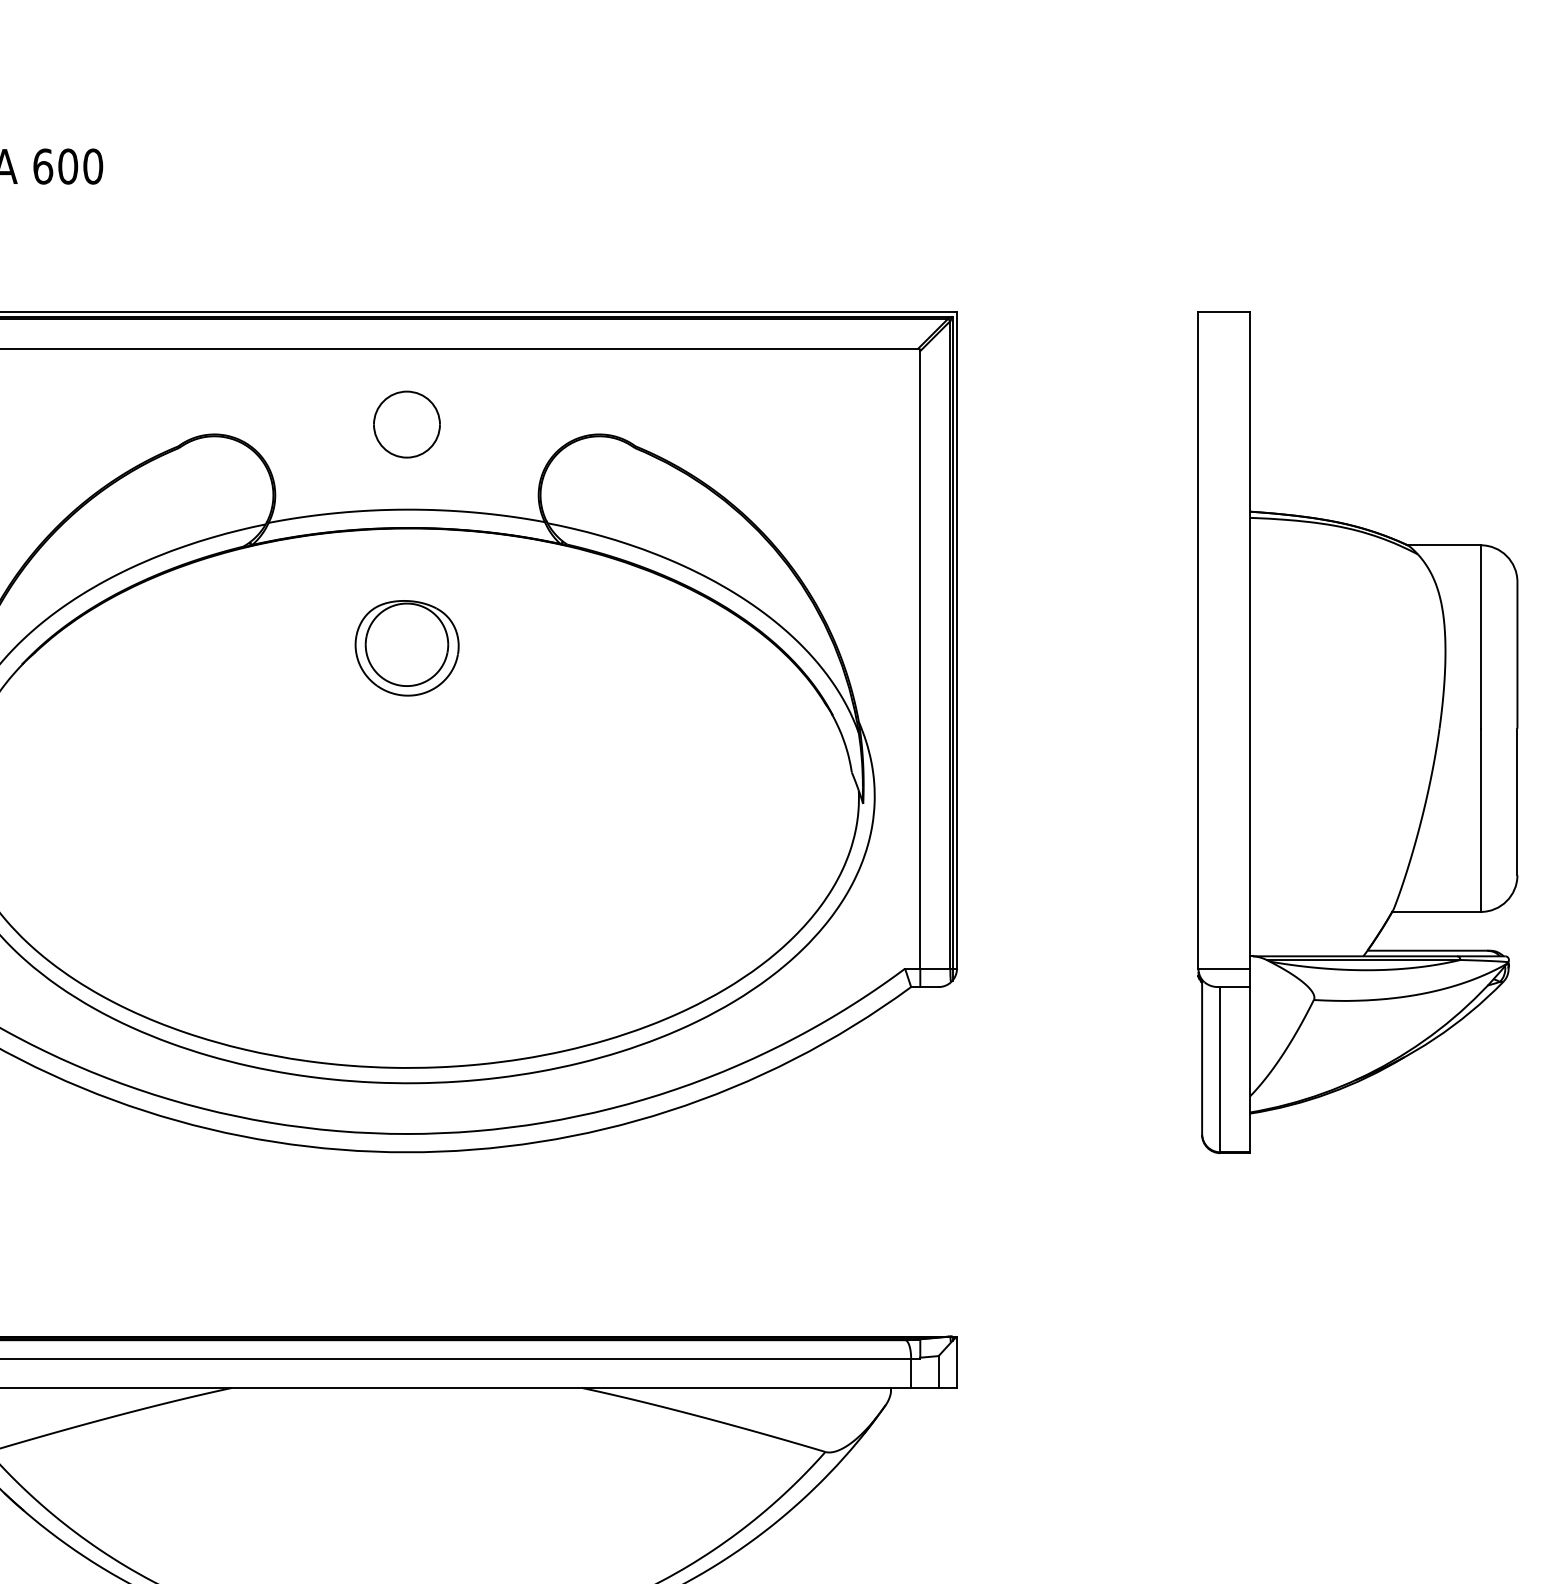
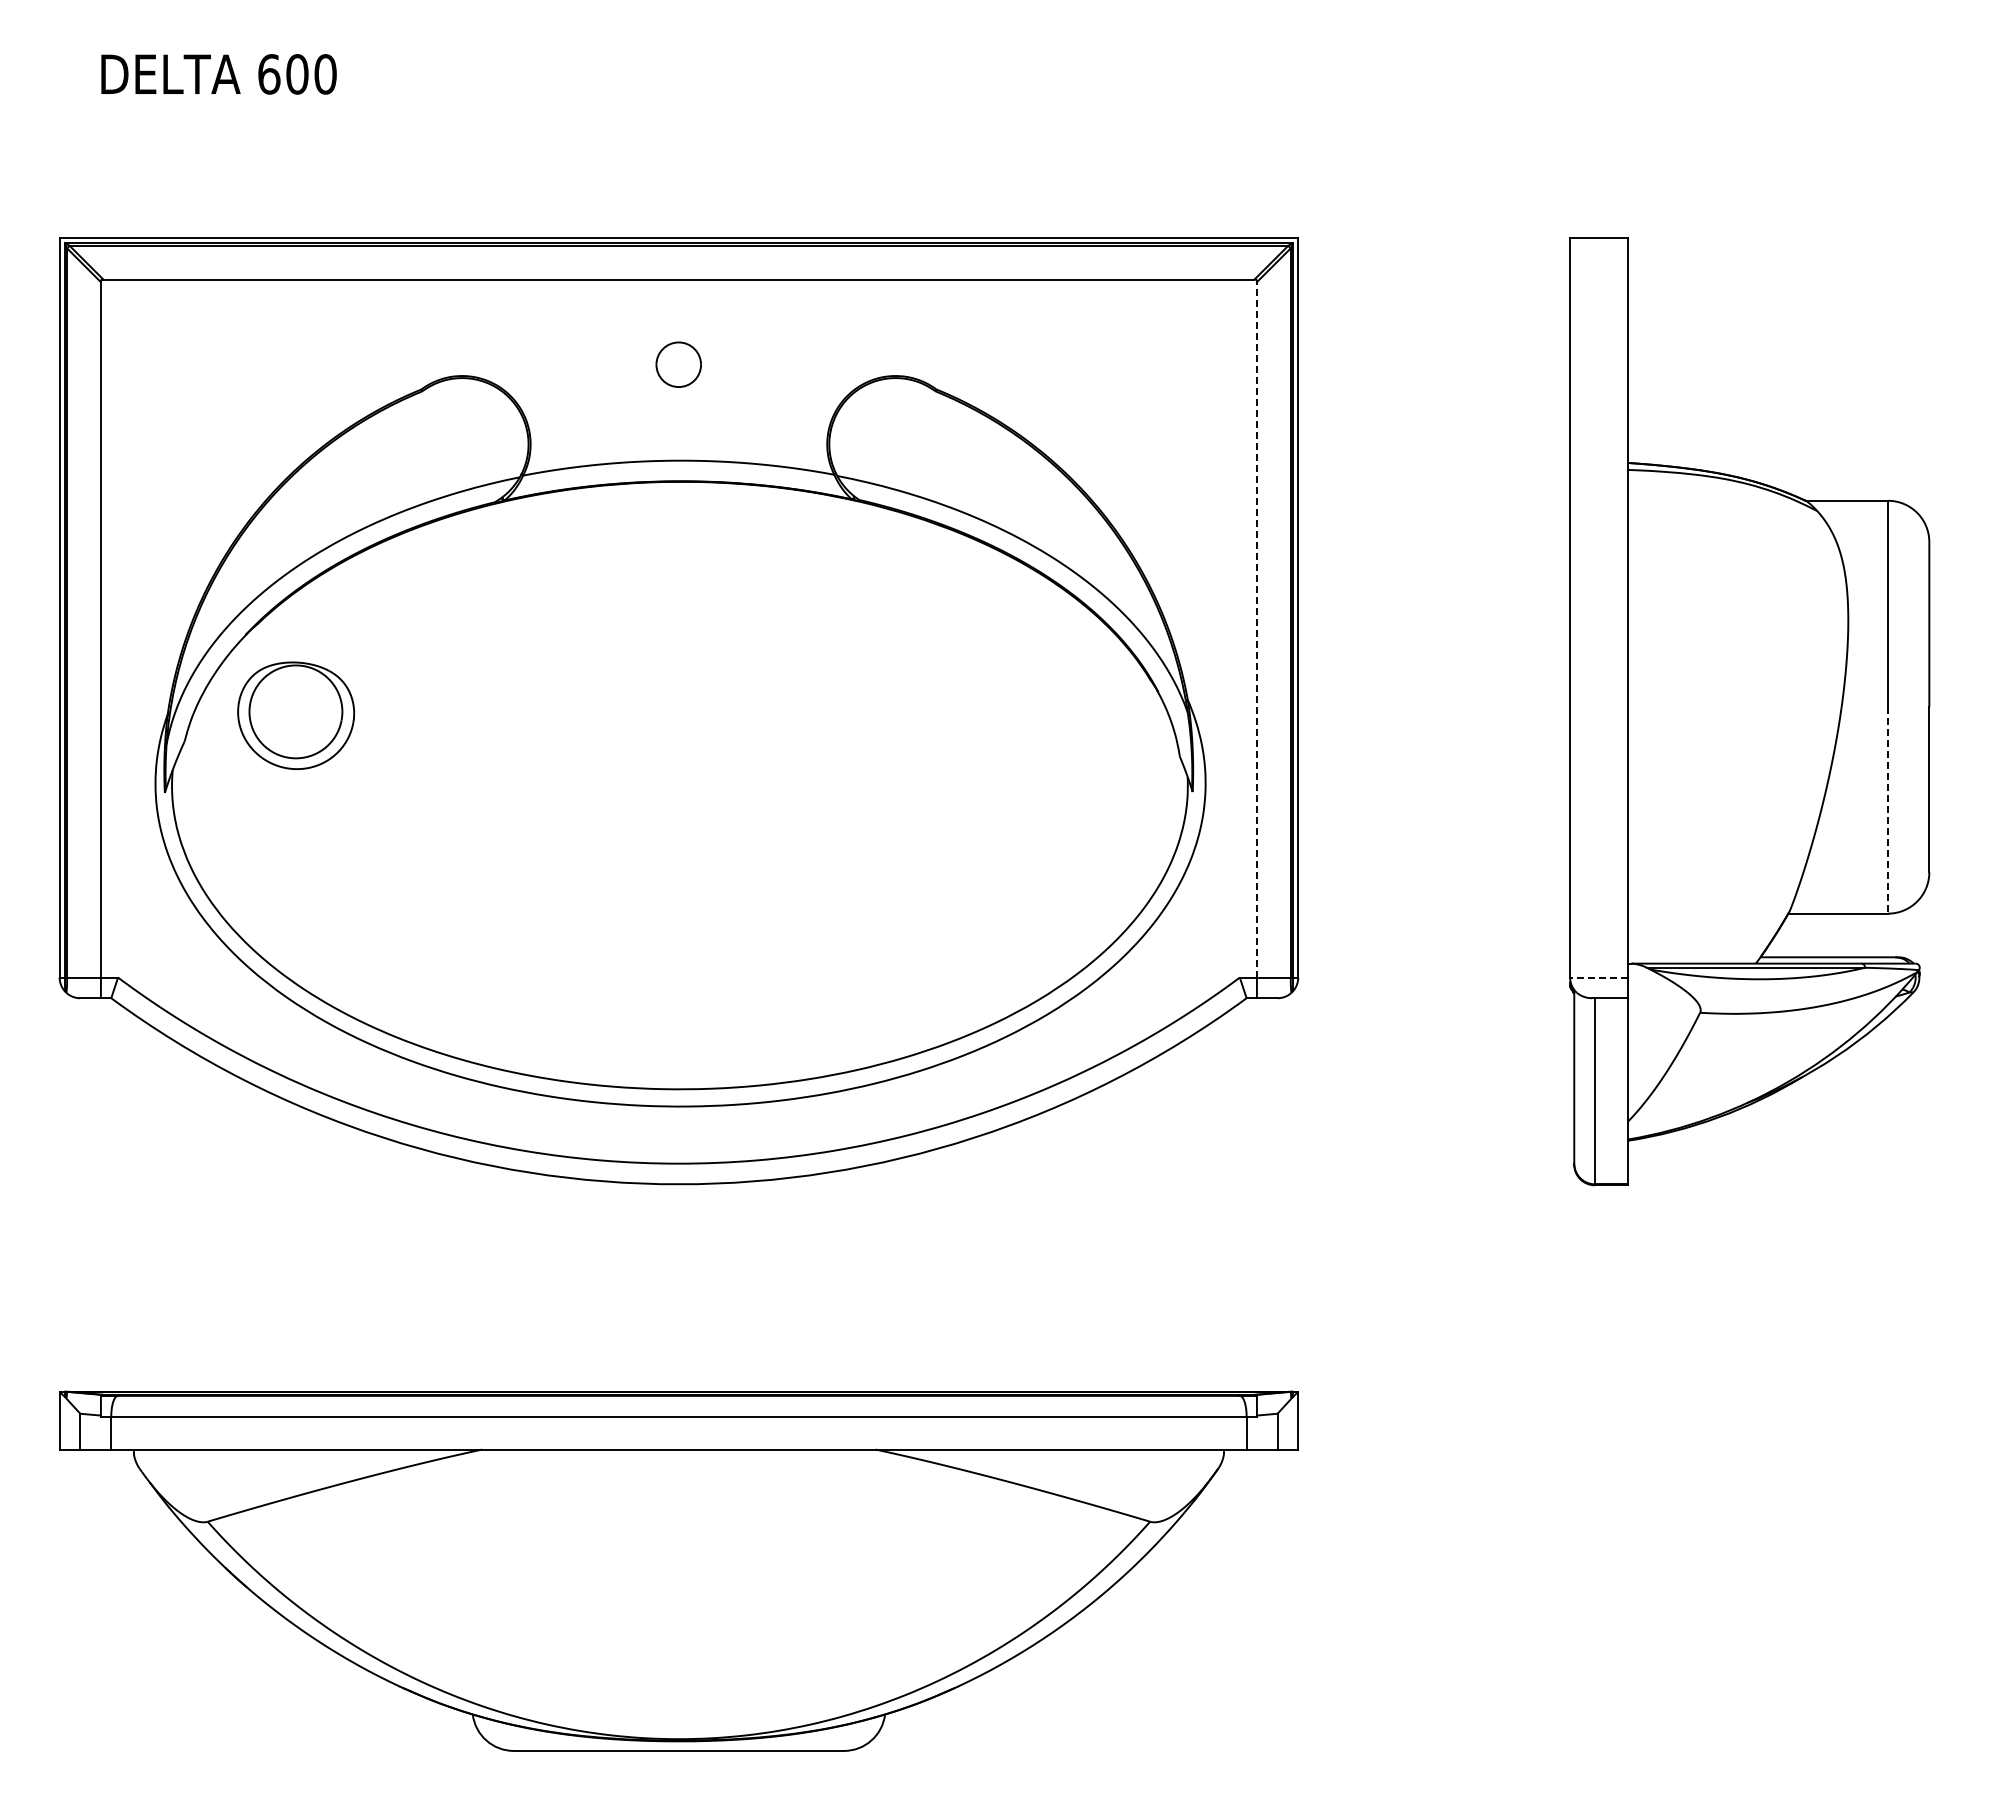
part: (406, 424) -> (678, 364), size x0.6
part: (407, 648) -> (296, 715), moved
line: (919, 659) -> (1256, 629), solid -> dashed
line: (1481, 820) -> (1888, 810), solid -> dashed
line: (1224, 968) -> (1599, 977), solid -> dashed

